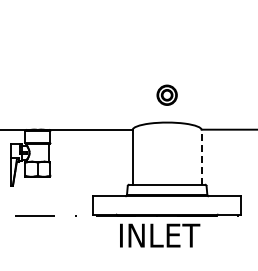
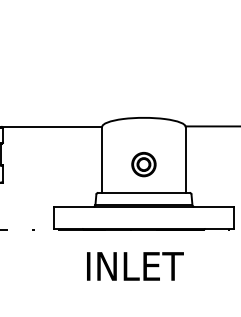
part: (166, 94) -> (143, 163), moved
line: (201, 156) -> (185, 158), dashed -> solid
text: (160, 235) -> (135, 266), moved

